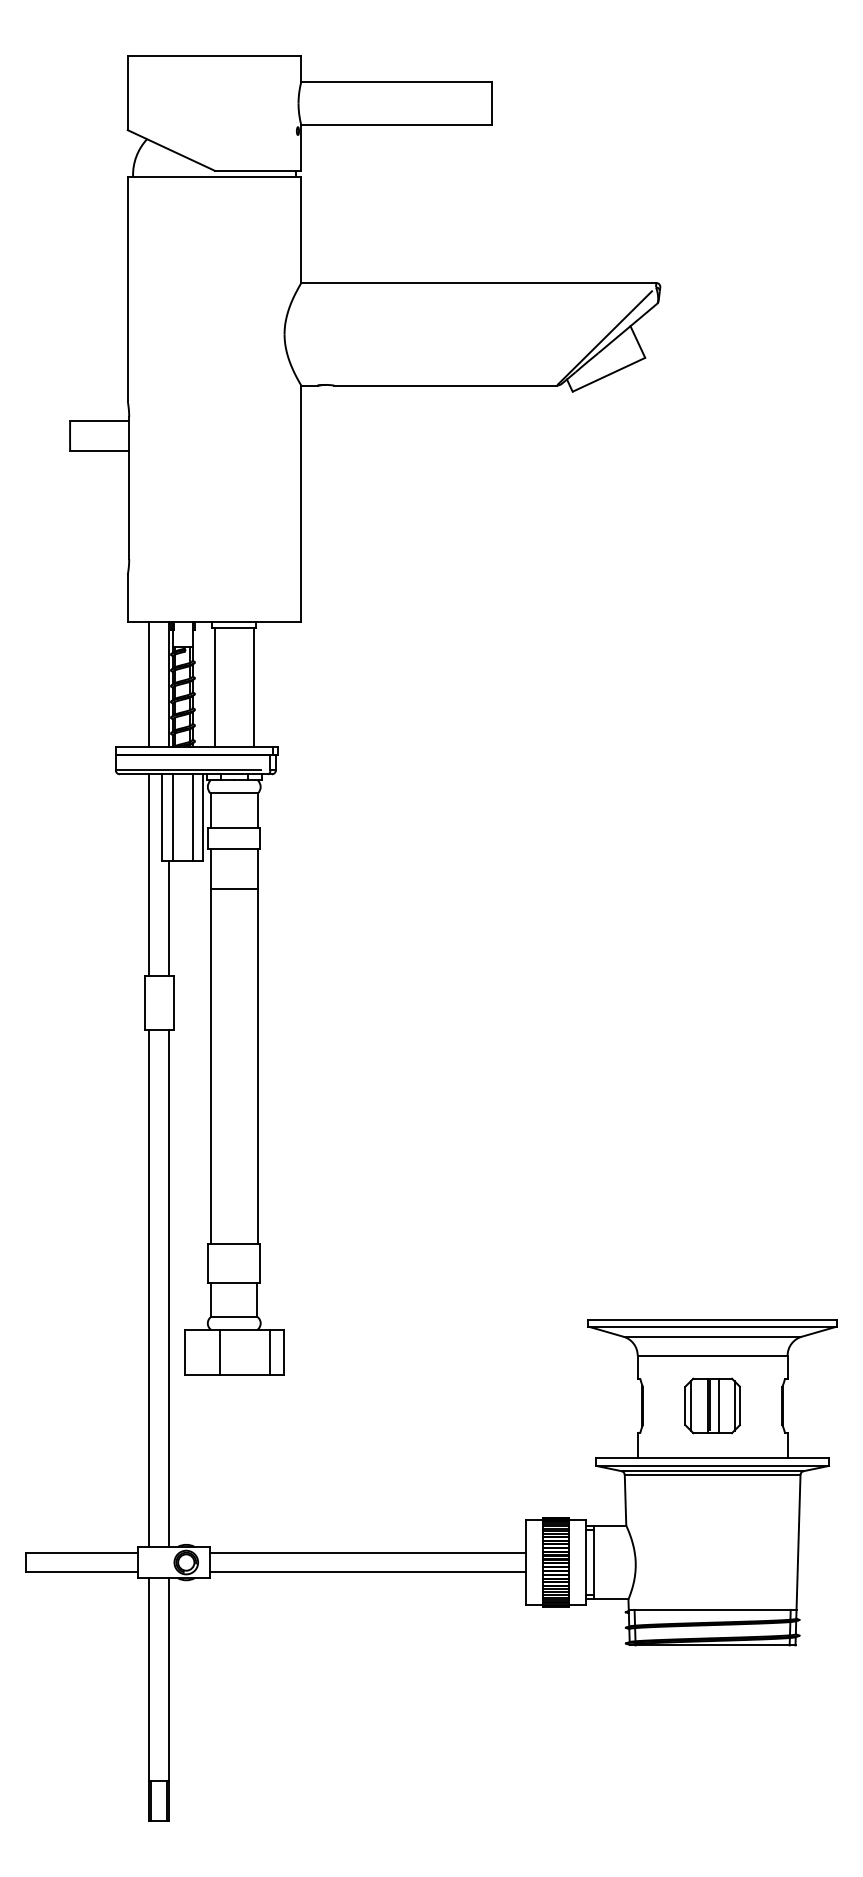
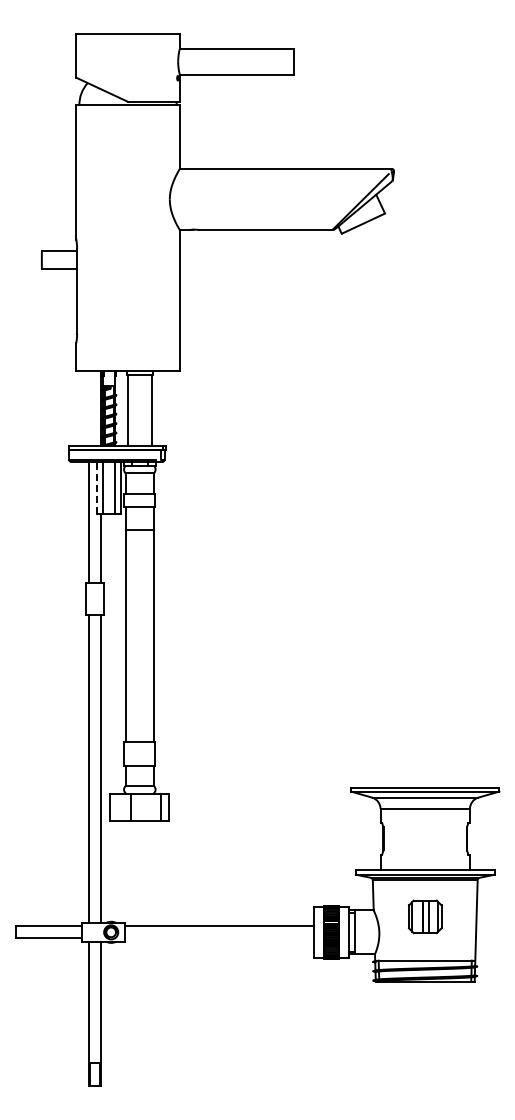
line: (149, 684) -> (89, 408), removed
line: (161, 816) -> (96, 487), solid -> dashed
part: (713, 1405) -> (425, 916), moved
line: (367, 1572) -> (219, 938), removed

